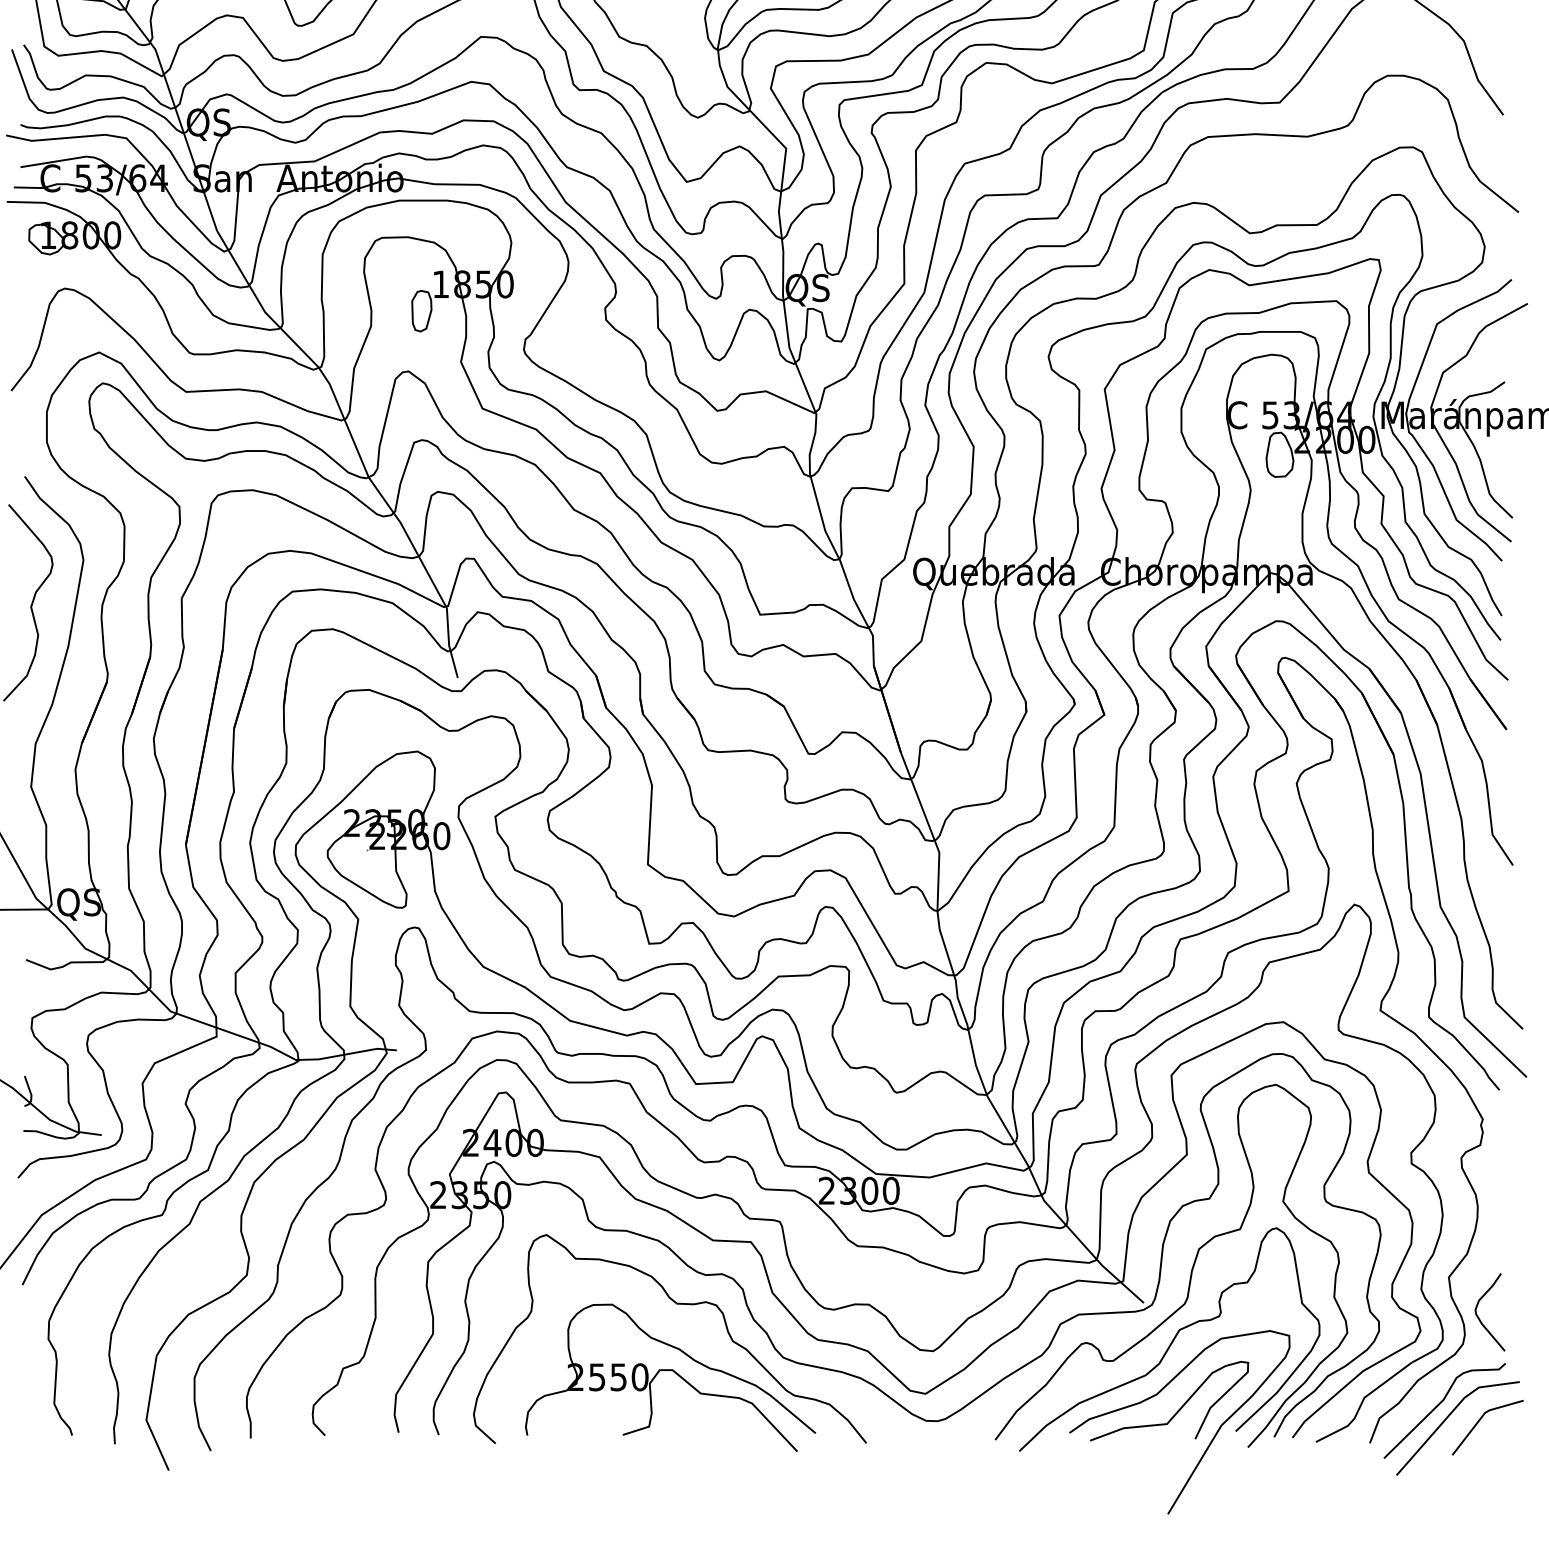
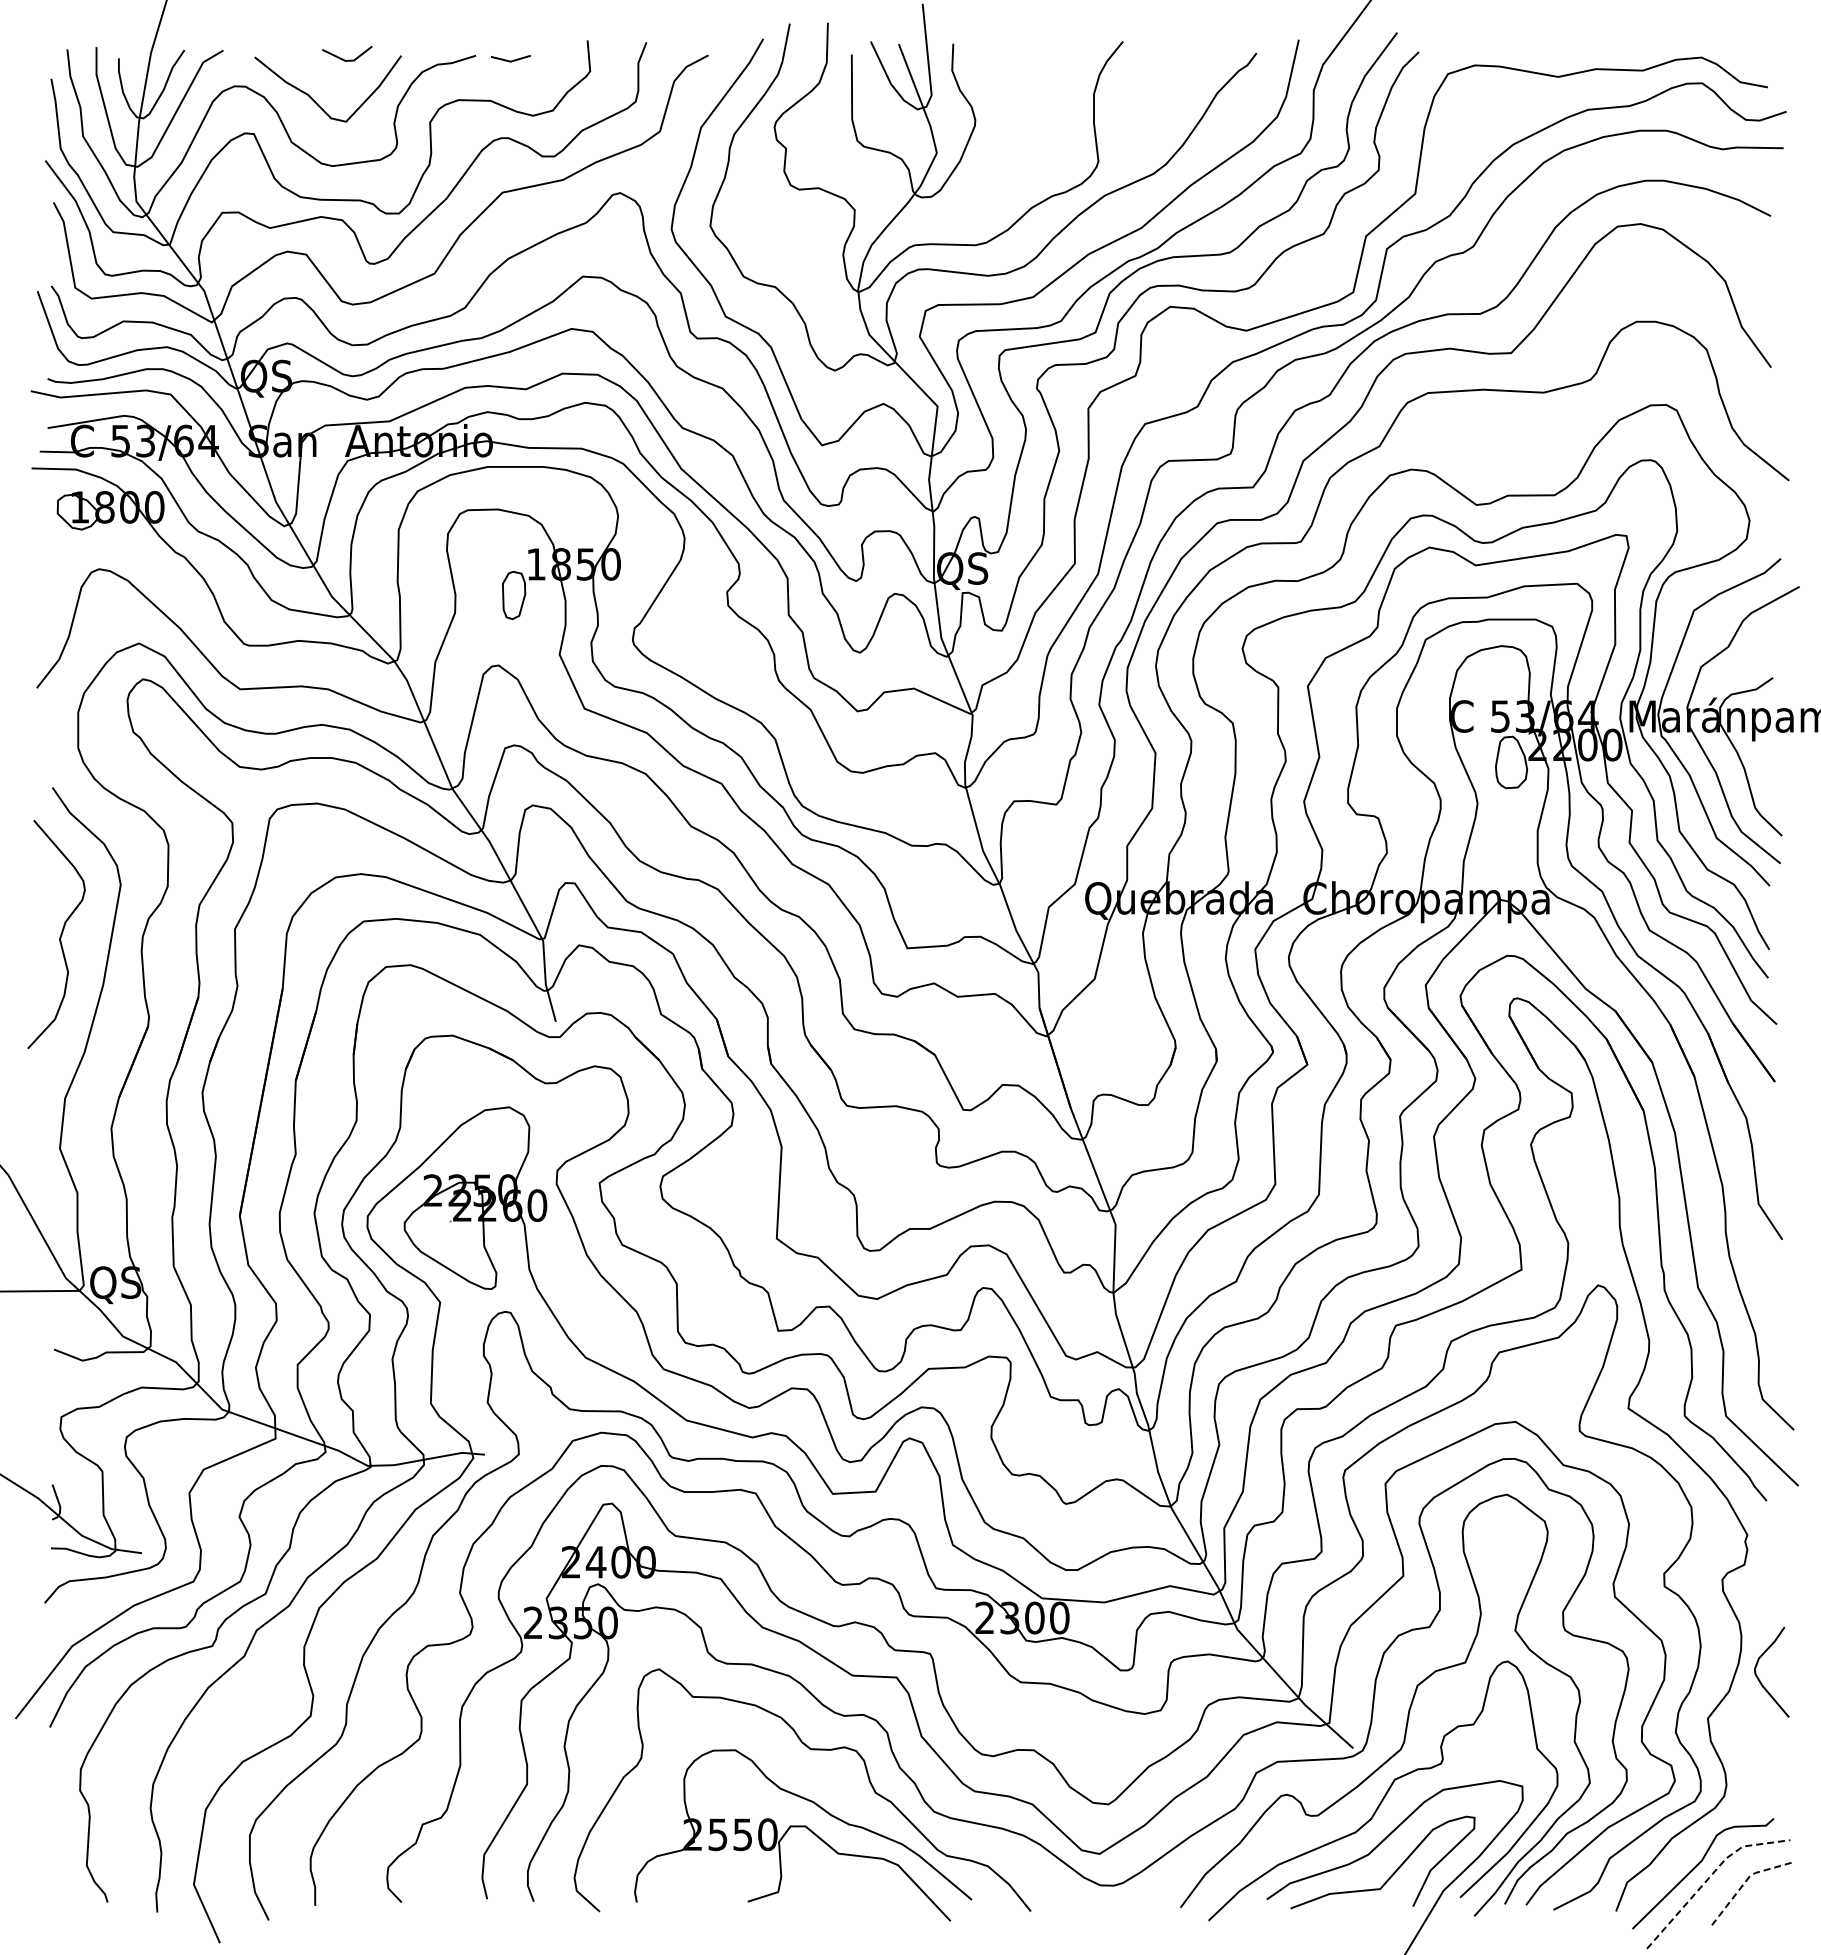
curve: (1479, 1317) -> (1759, 1678), moved
line: (1450, 1414) -> (1709, 1877), solid -> dashed
line: (1482, 1416) -> (1746, 1880), solid -> dashed

